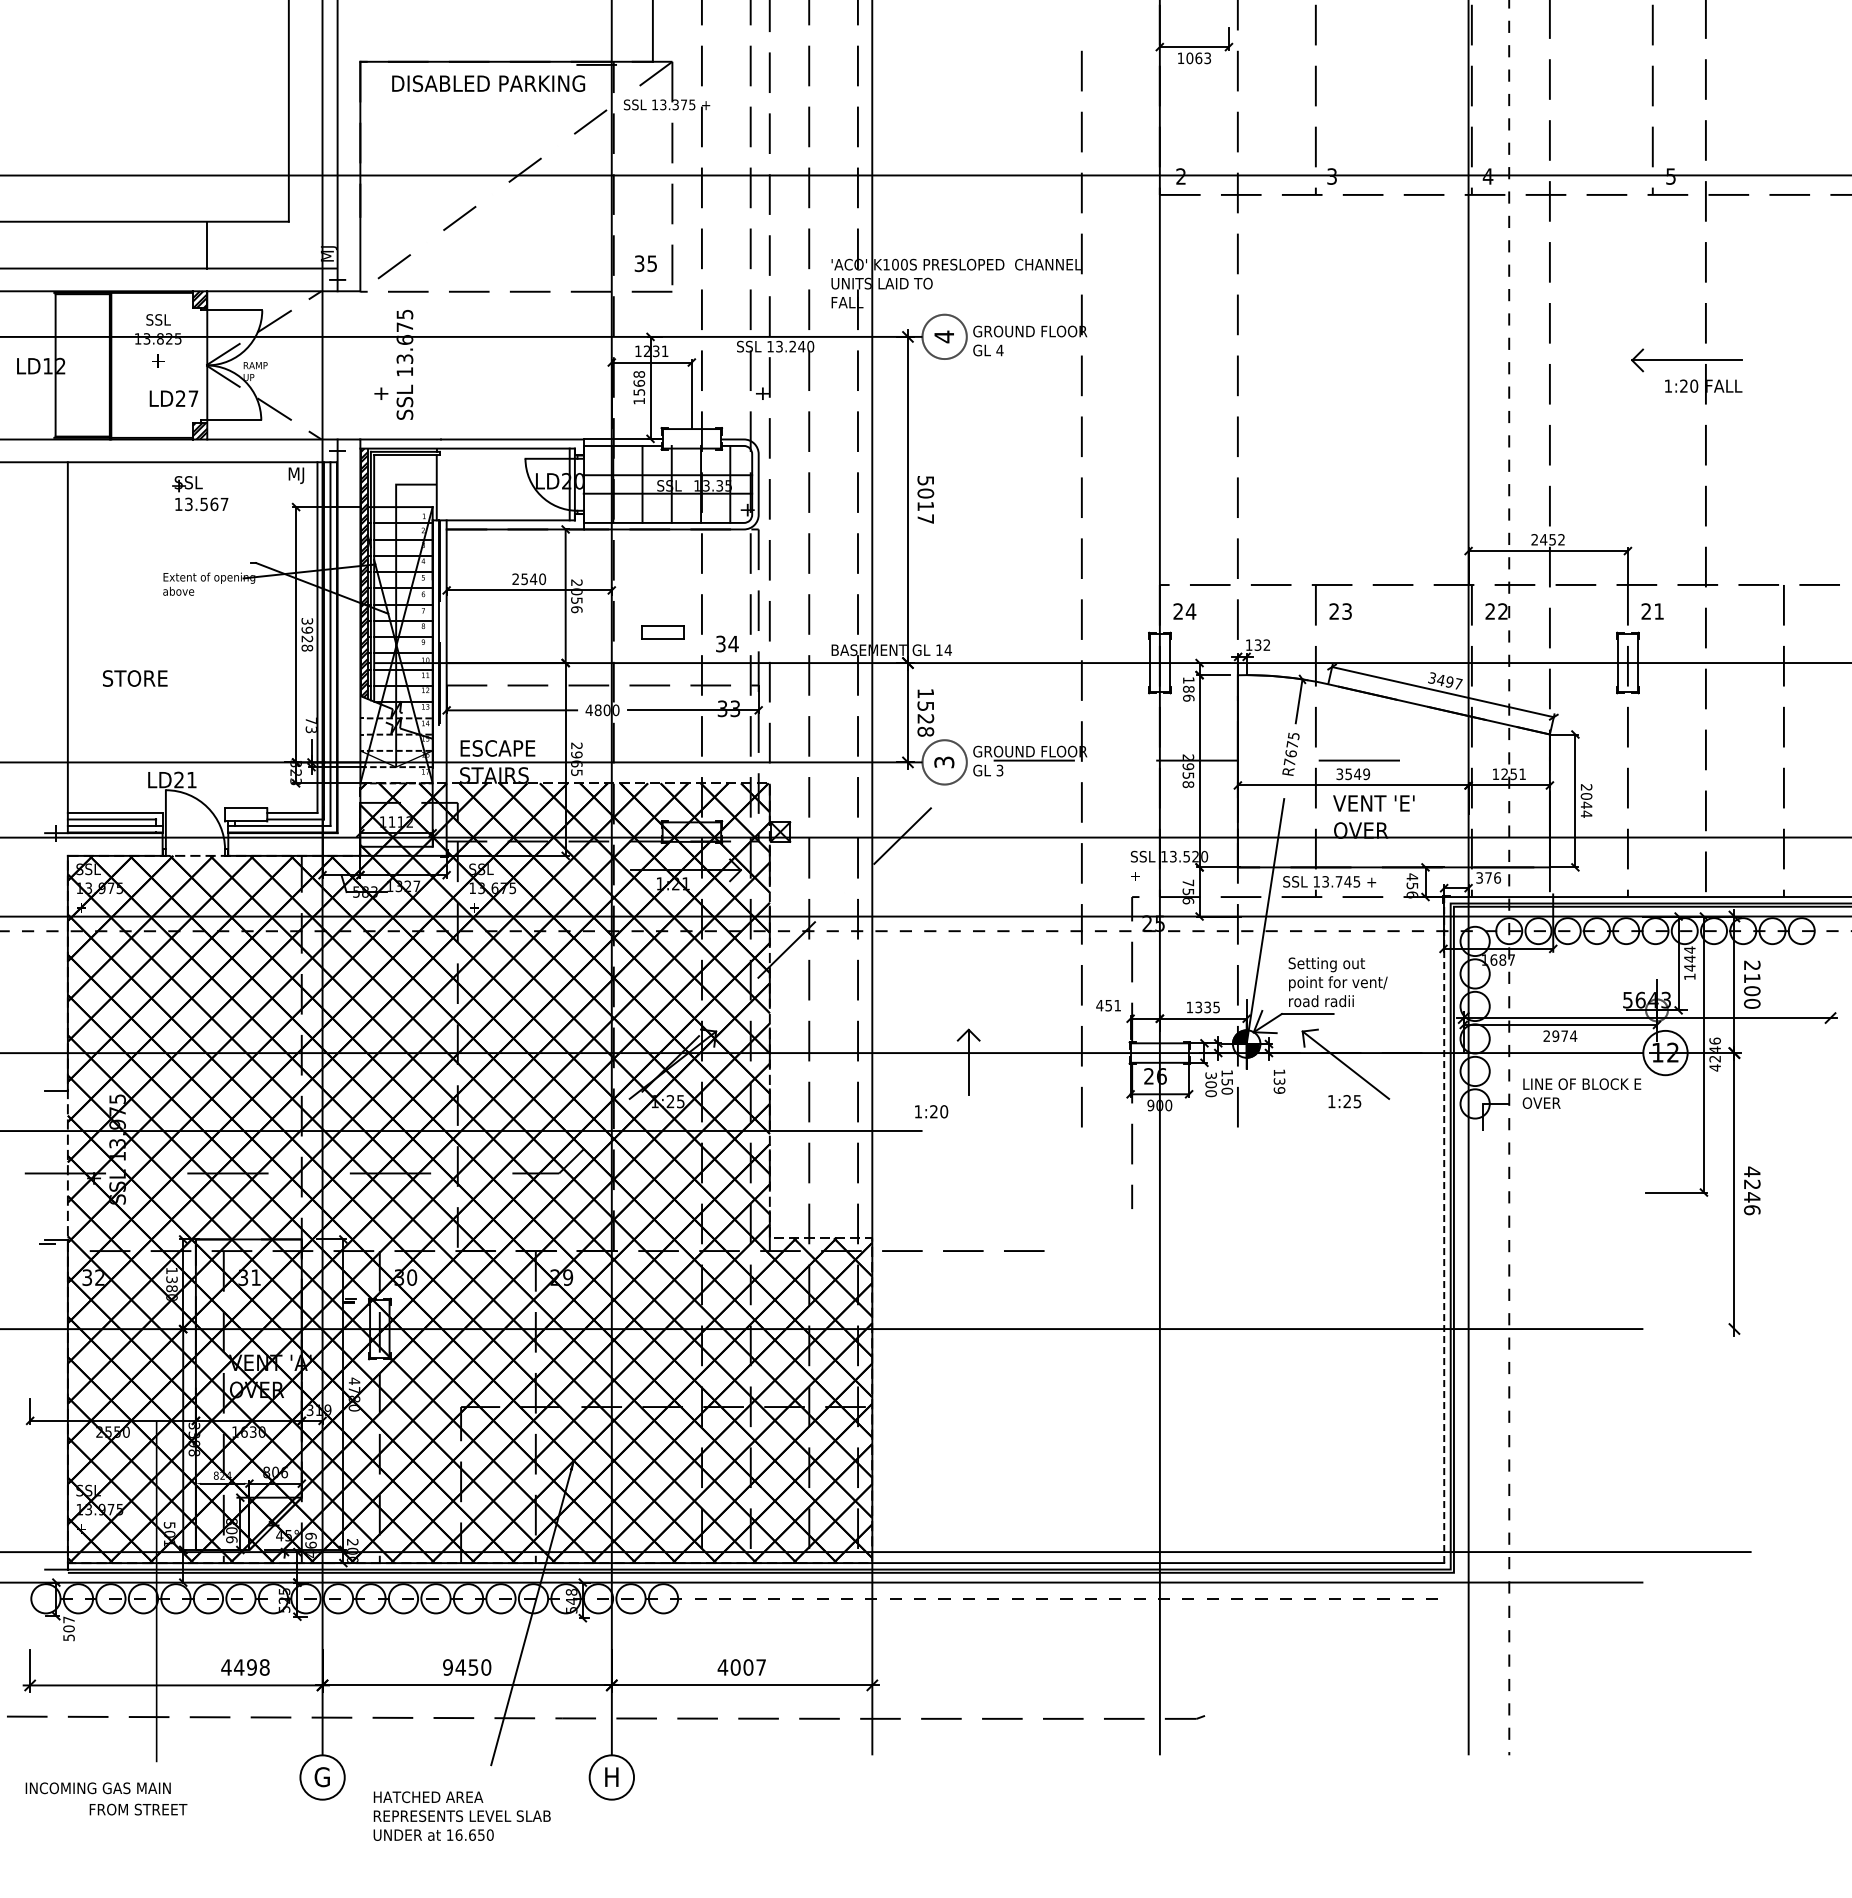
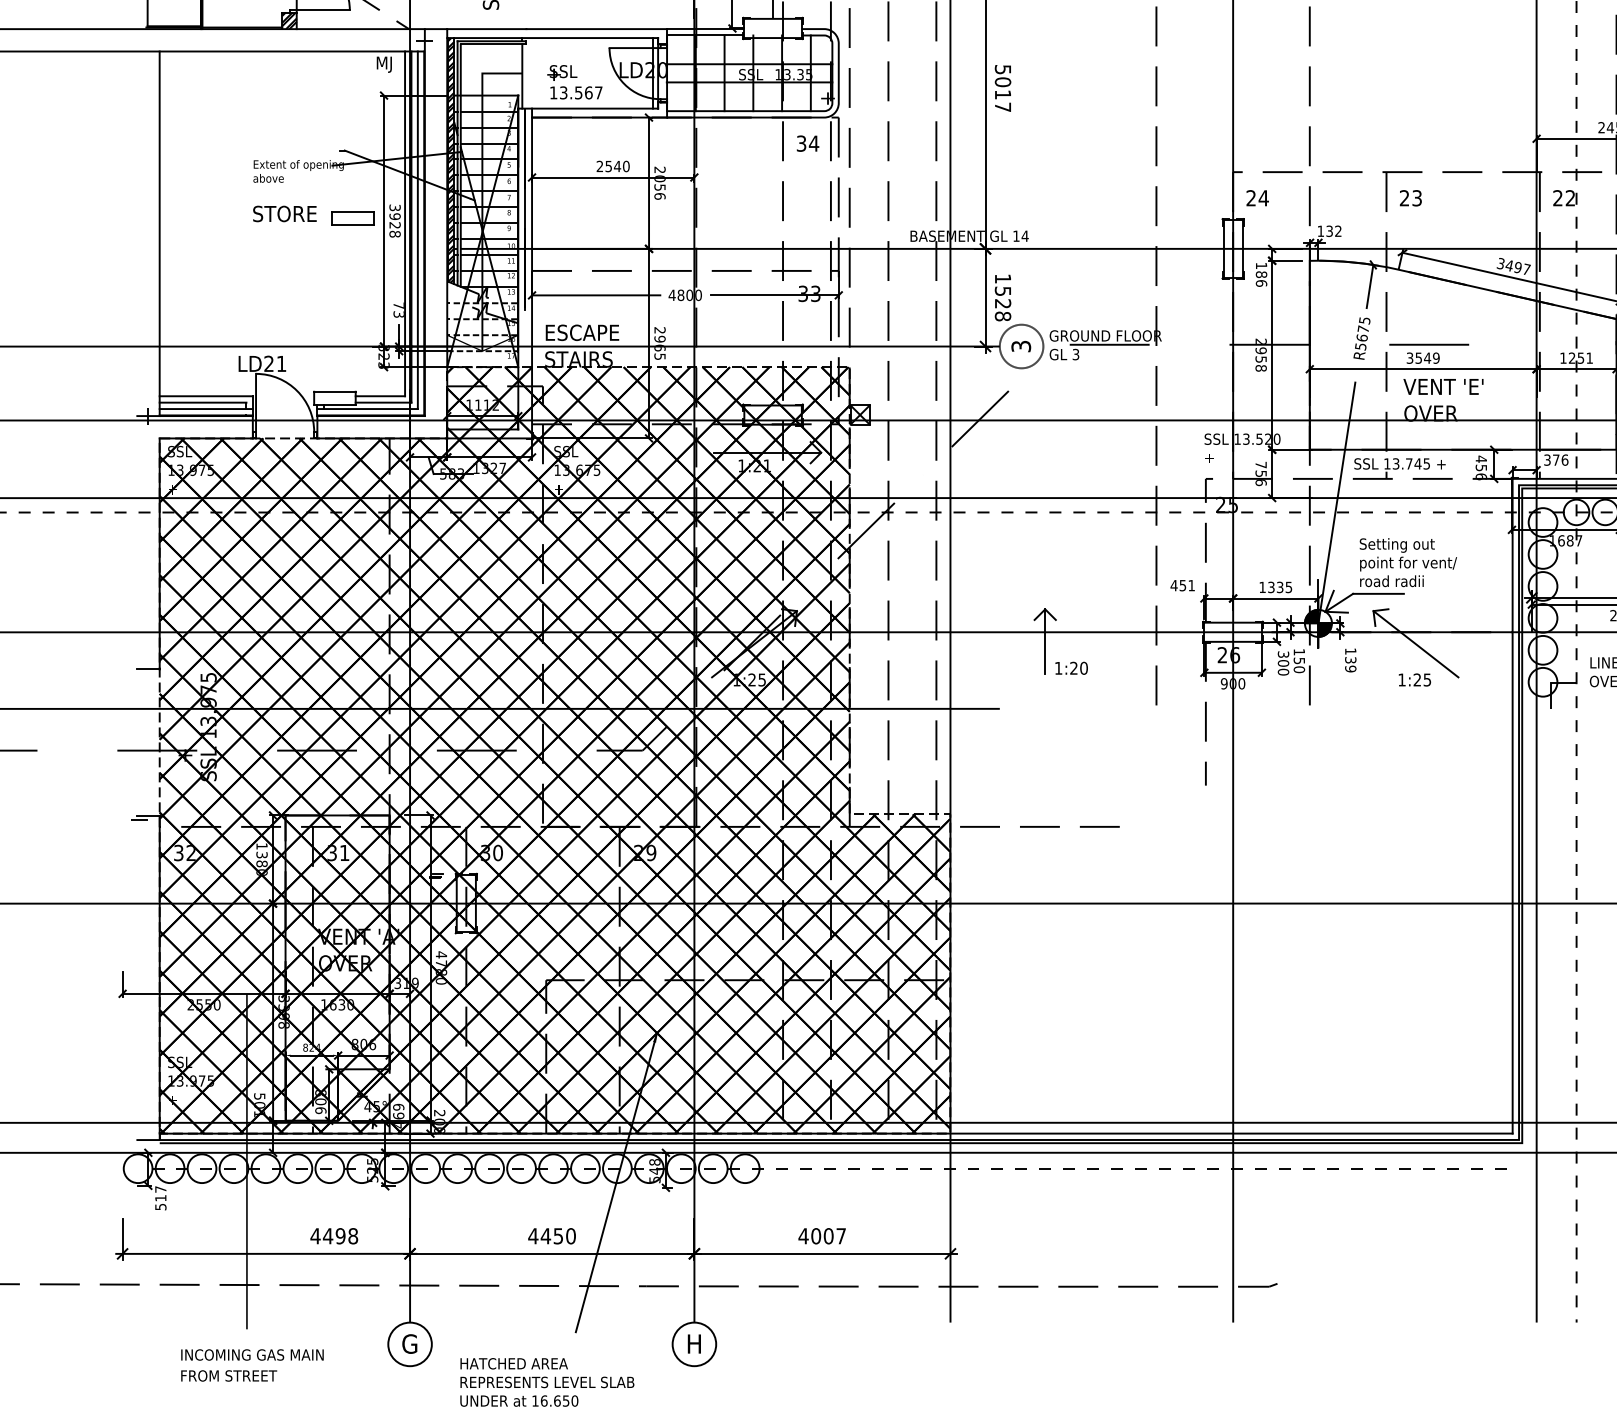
text: (200, 493) -> (575, 82), moved
part: (662, 632) -> (352, 218), moved
text: (727, 643) -> (808, 143), moved
text: (135, 678) -> (285, 213), moved
text: (1289, 762) -> (1360, 346), R7675 -> R5675
text: (931, 1111) -> (1071, 668), moved
line: (1444, 1229) -> (1512, 805), dashed -> solid
text: (68, 1628) -> (160, 1197), 507 -> 517
text: (447, 1667) -> (532, 1236), 9450 -> 4450
text: (97, 1788) -> (251, 1355), moved

